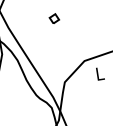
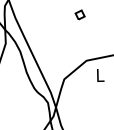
part: (53, 18) -> (79, 14), moved

